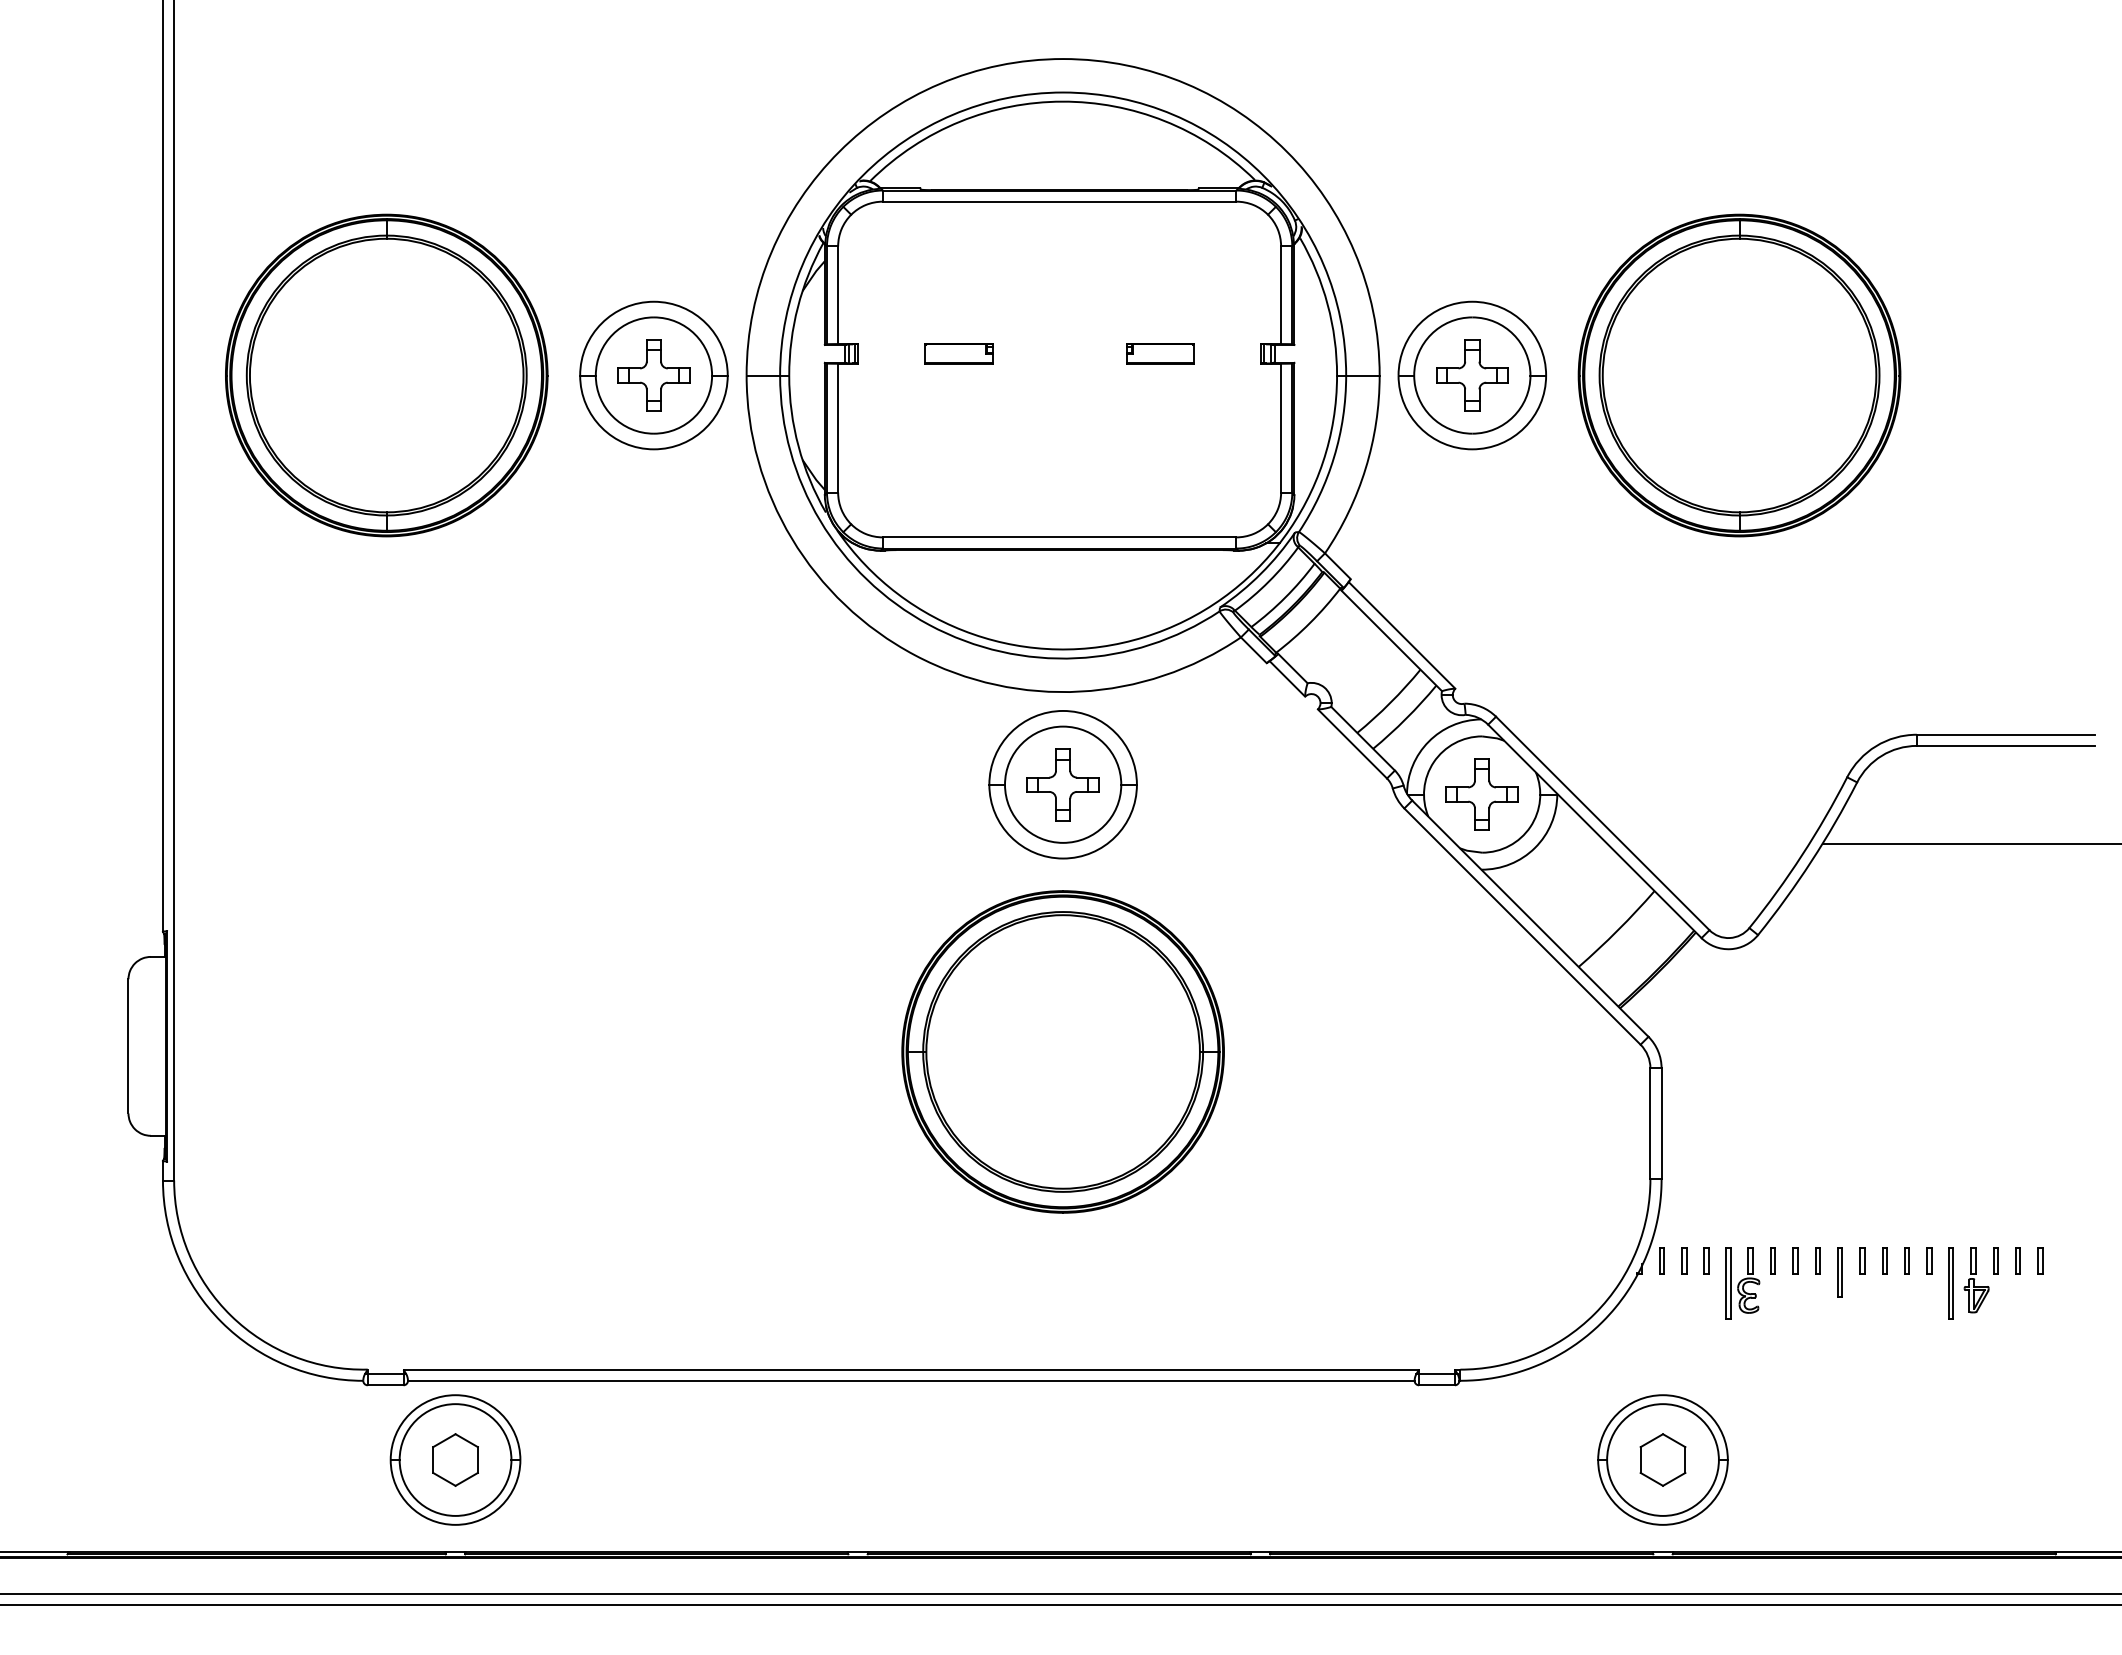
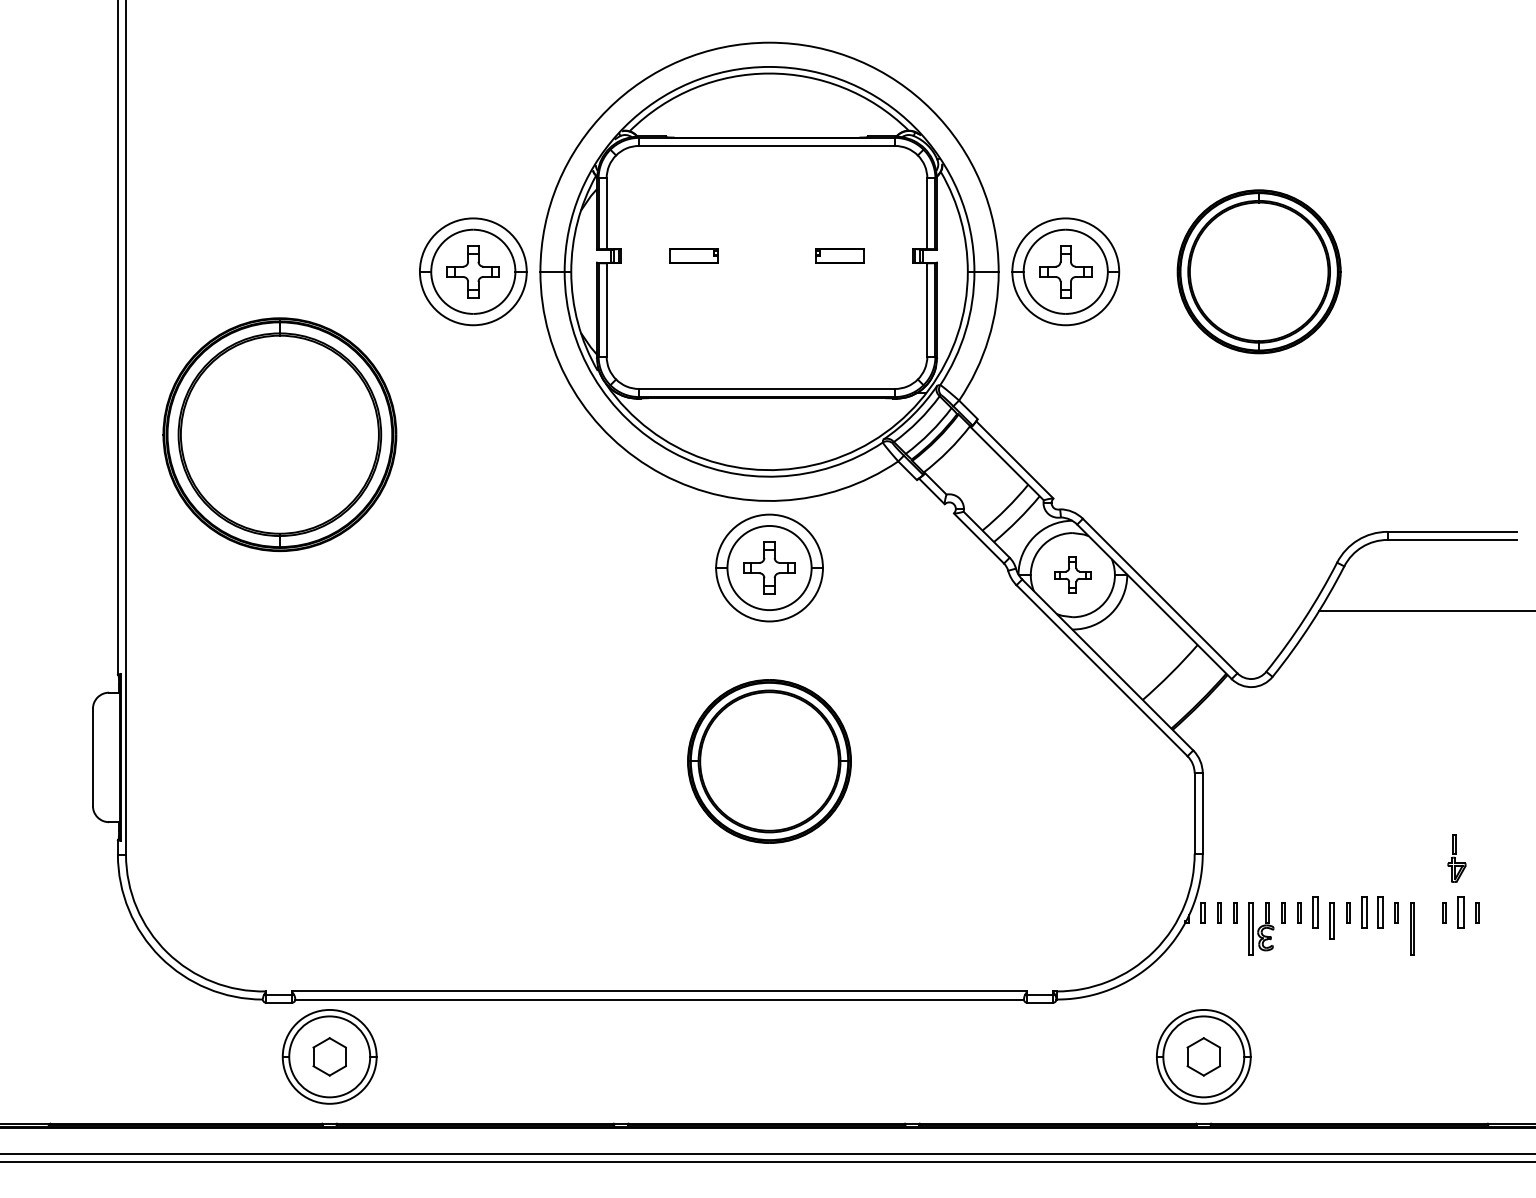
part: (386, 375) -> (279, 434), moved
part: (1739, 375) -> (1259, 271), size x0.7
part: (1481, 794) -> (1072, 575), size x0.7
part: (1062, 1051) -> (769, 761), size x0.7
part: (1817, 1260) -> (1315, 912), size x1.6
part: (1884, 1260) -> (1364, 912), size x1.6
part: (1906, 1260) -> (1380, 912), size x1.6
part: (2017, 1260) -> (1460, 912), size x1.6
part: (1976, 1280) -> (1456, 858), moved

